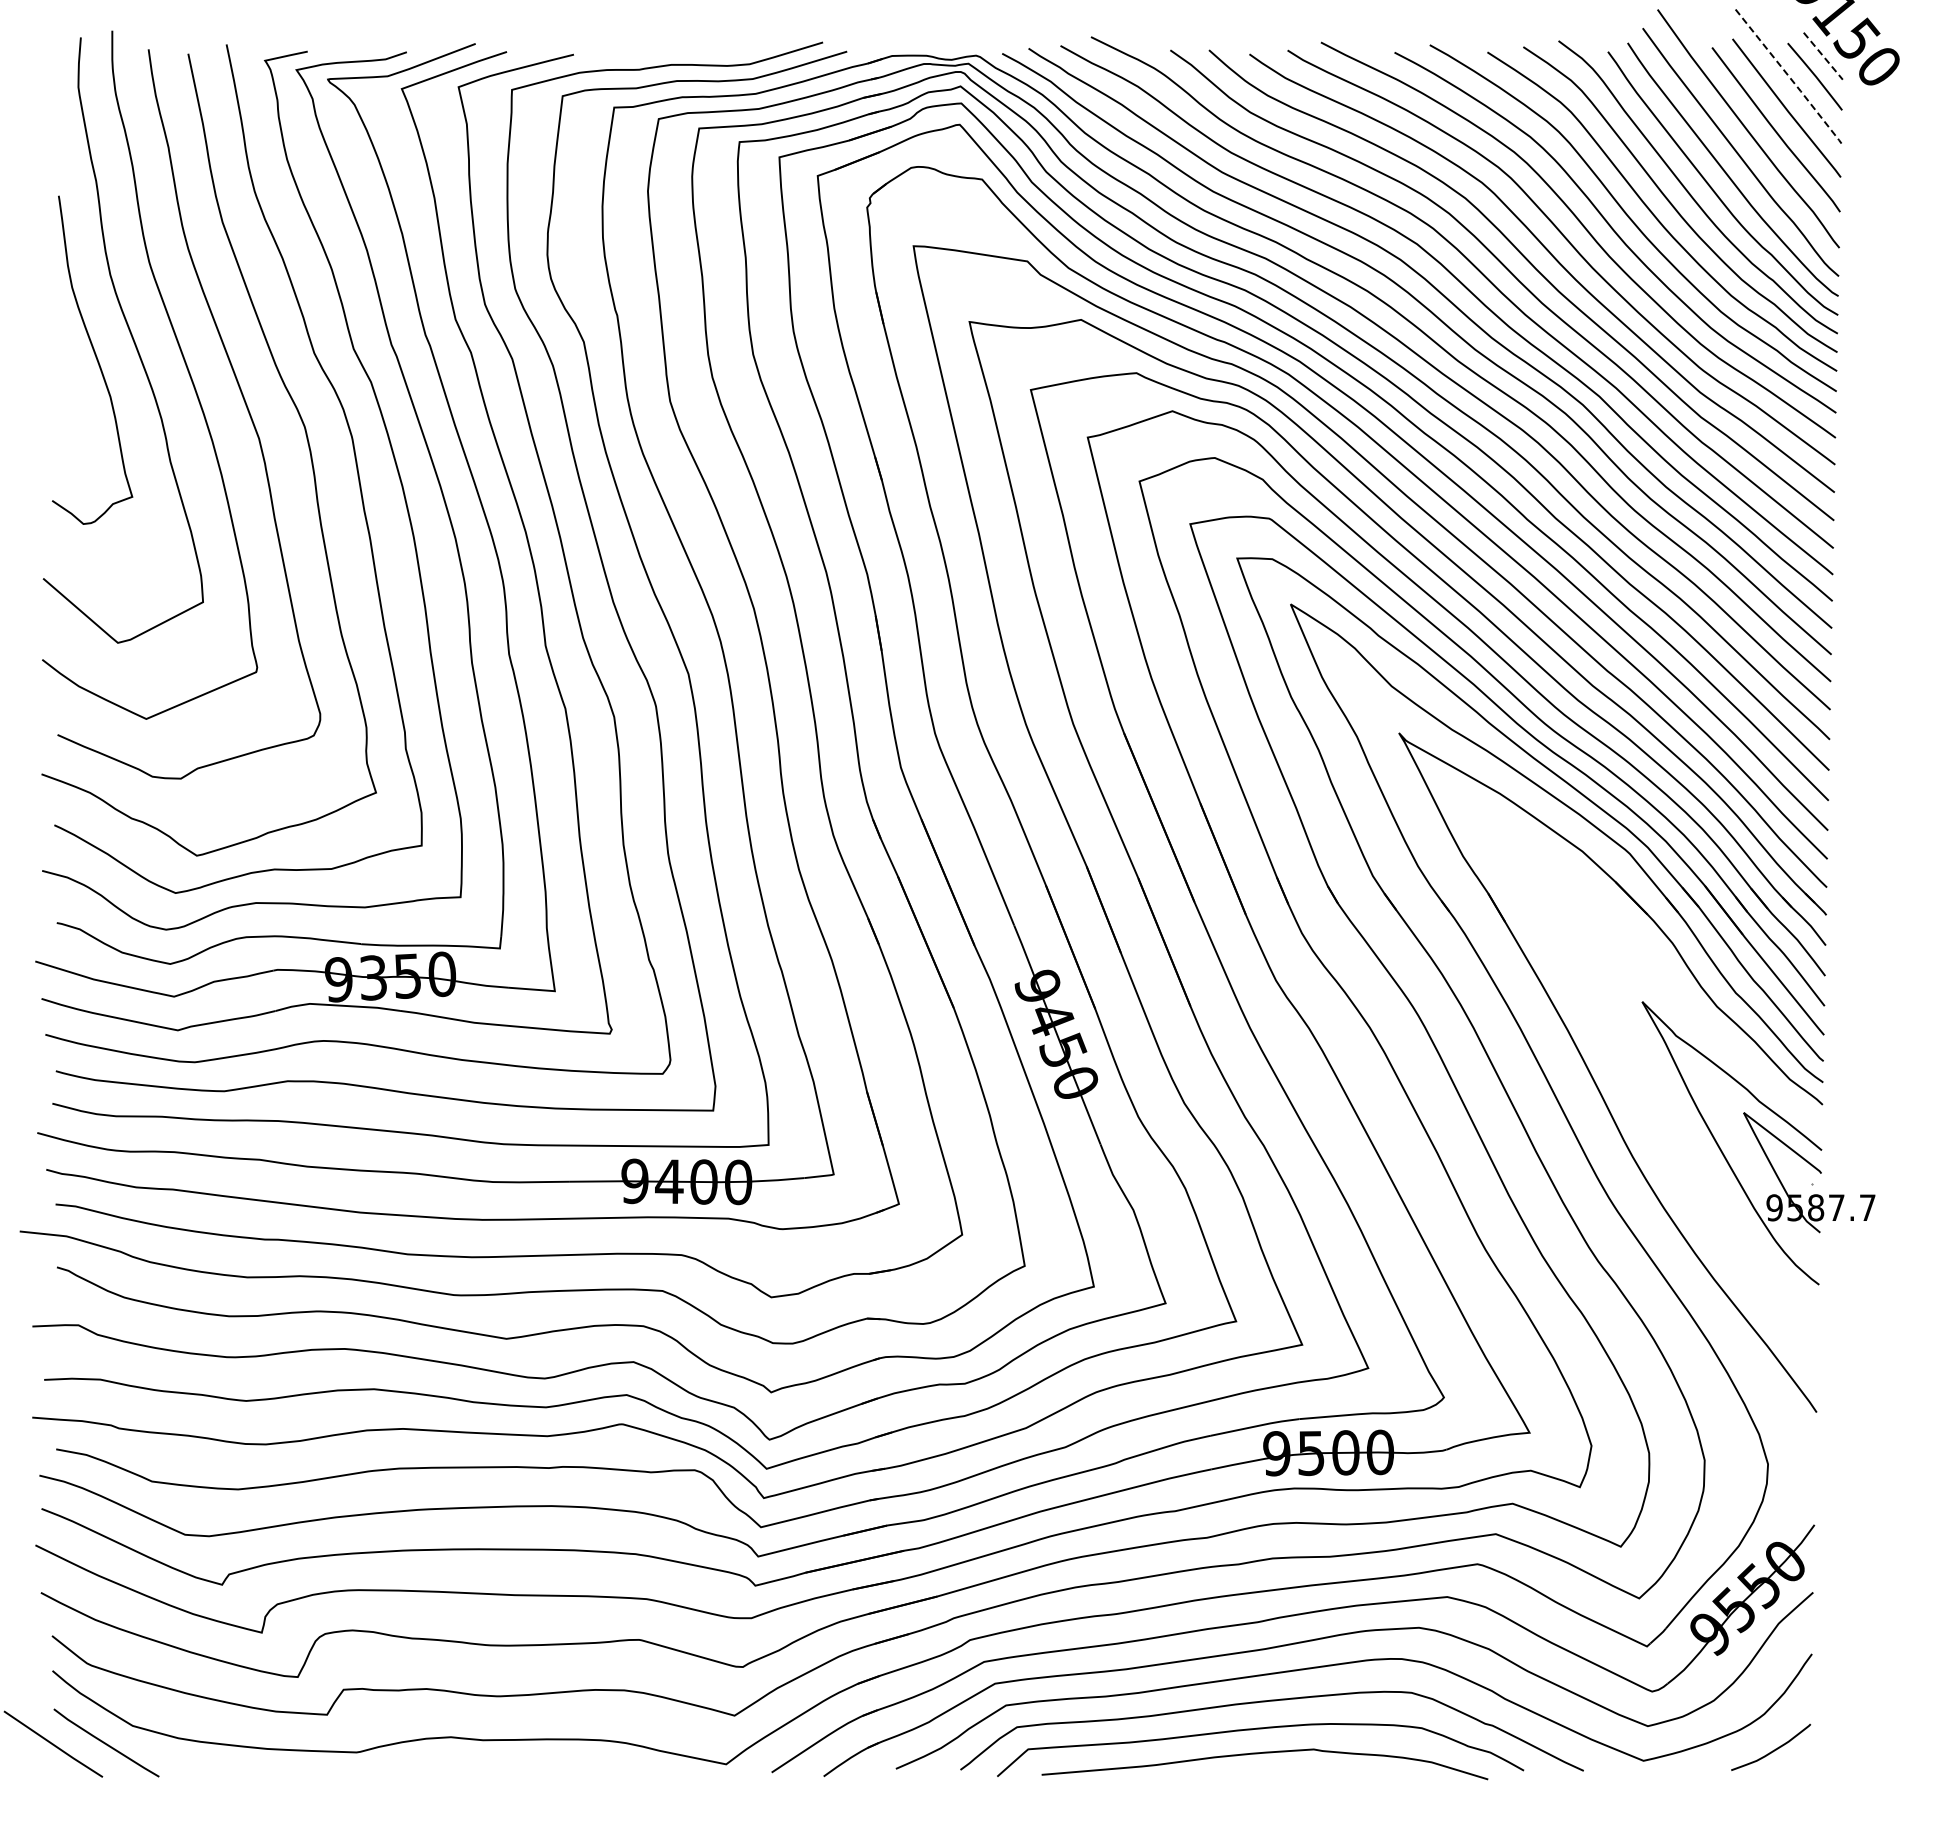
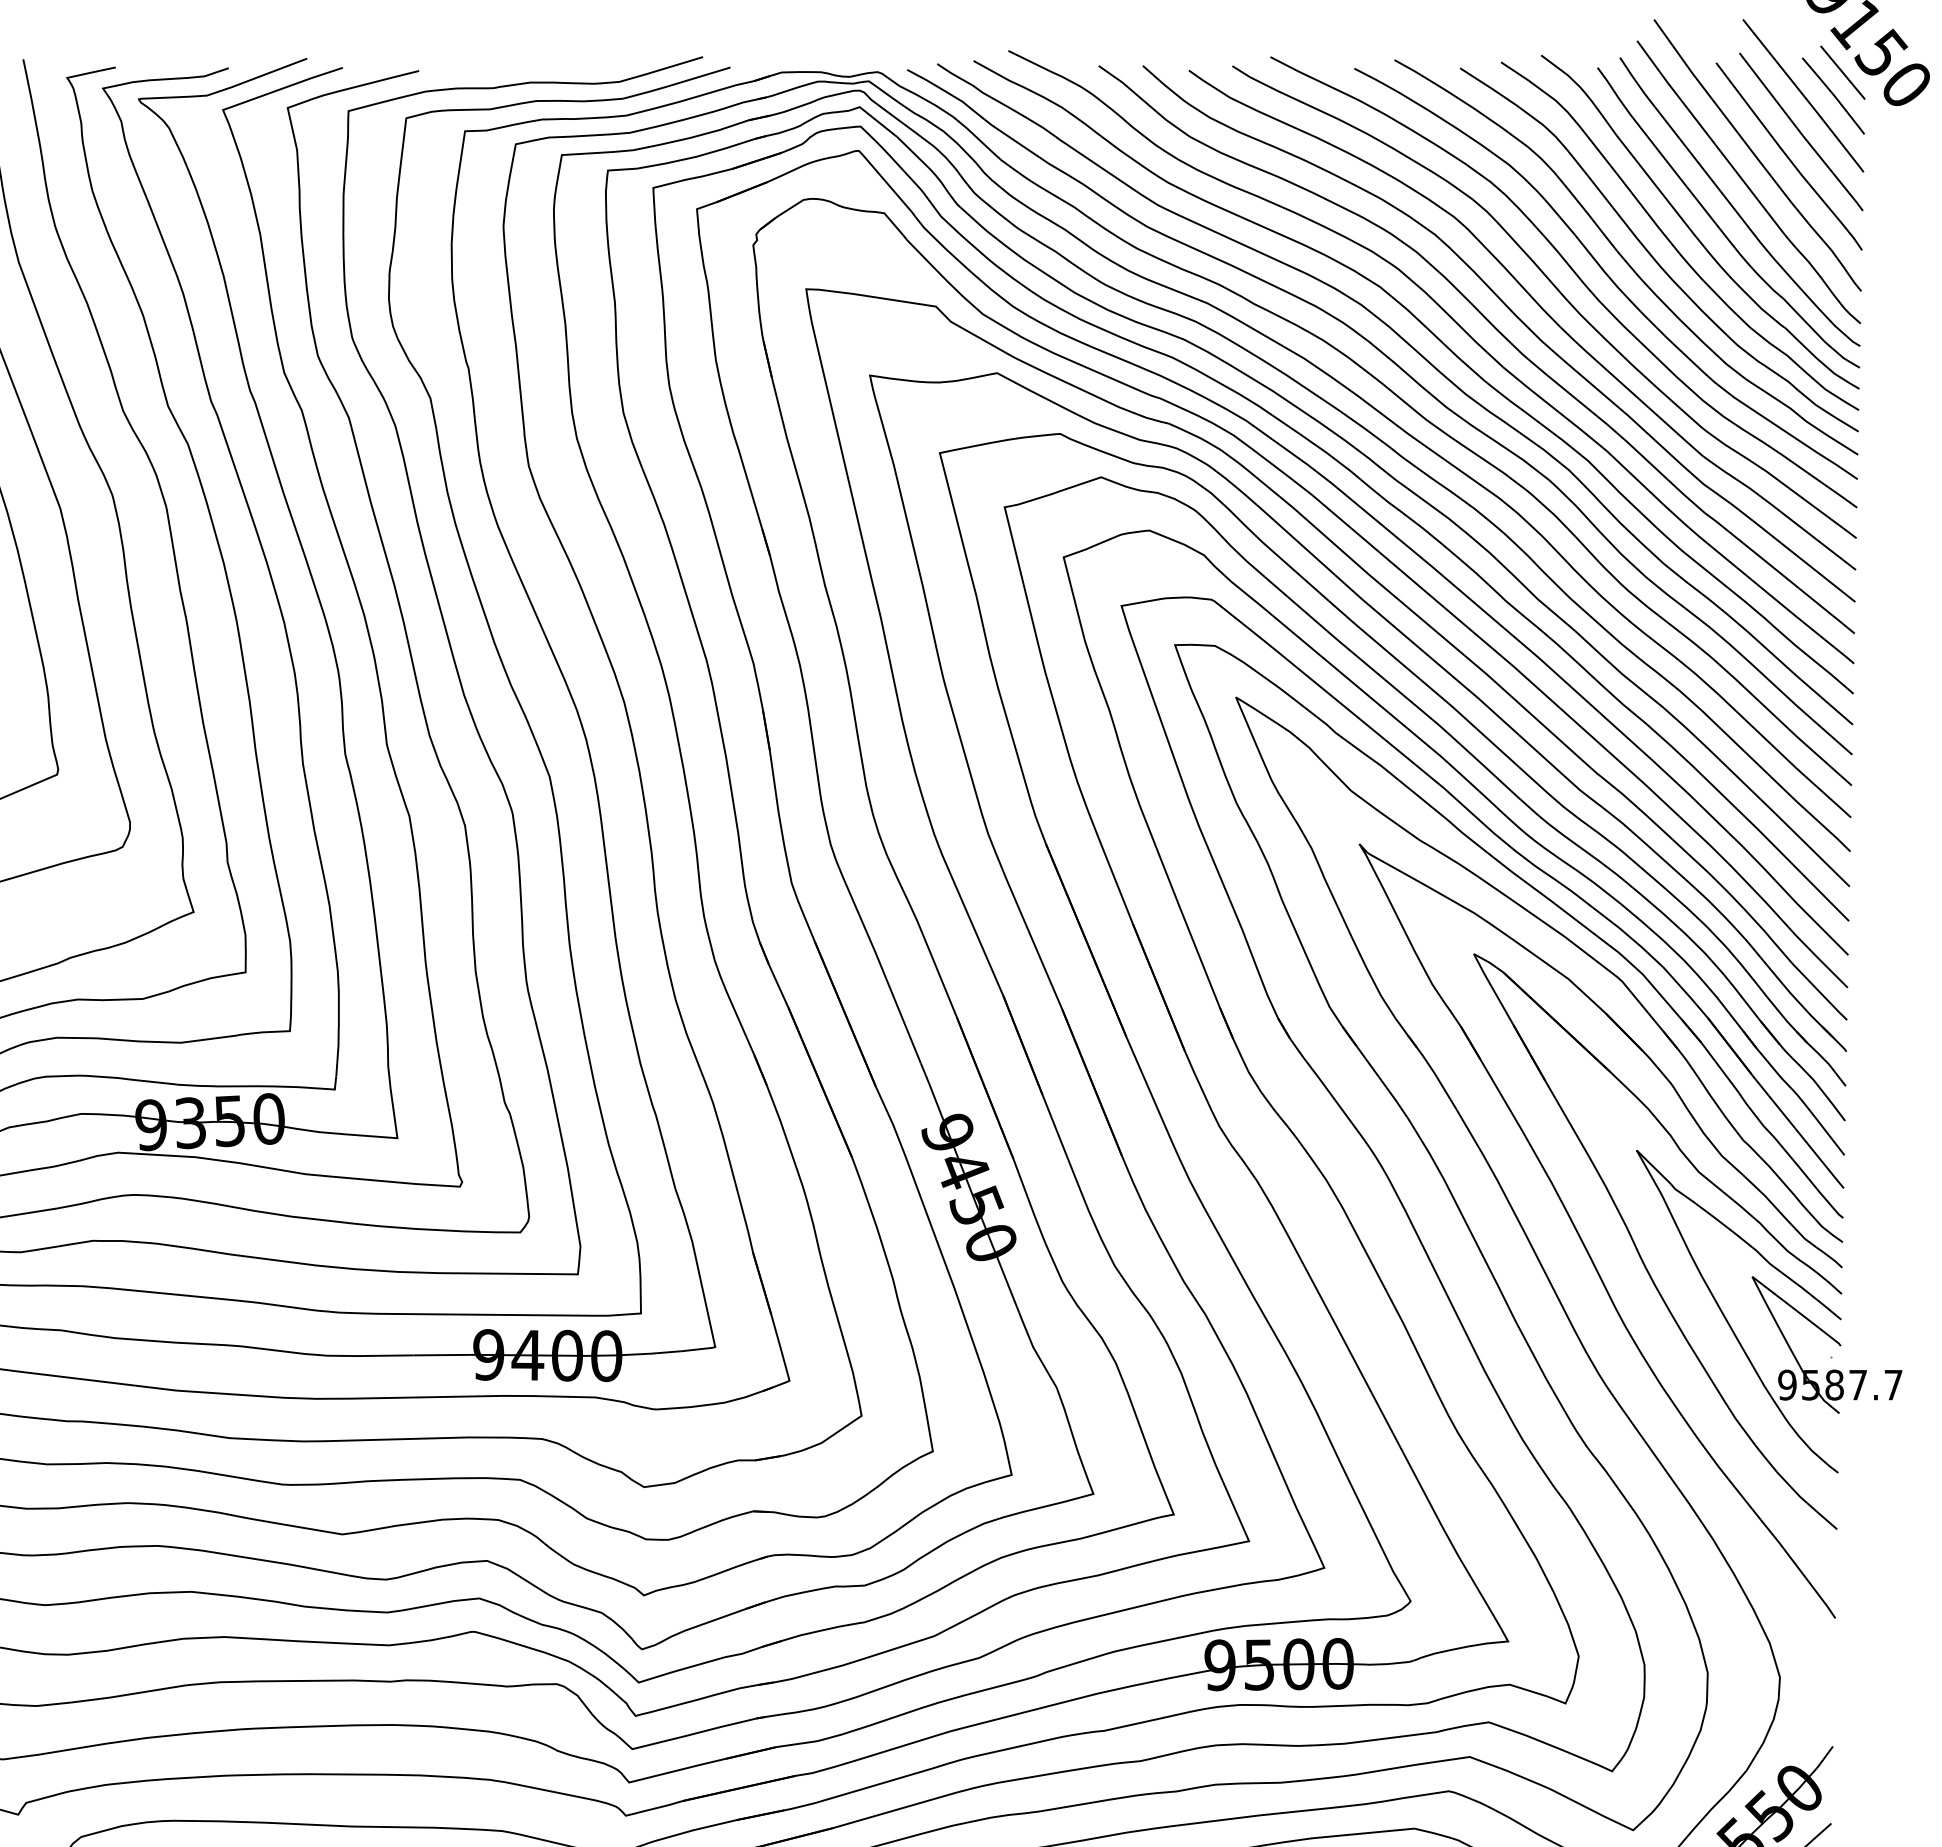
line: (1823, 56) -> (1843, 73), dashed -> solid
line: (1790, 77) -> (1805, 96), dashed -> solid
part: (1644, 1090) -> (1639, 1251), added

